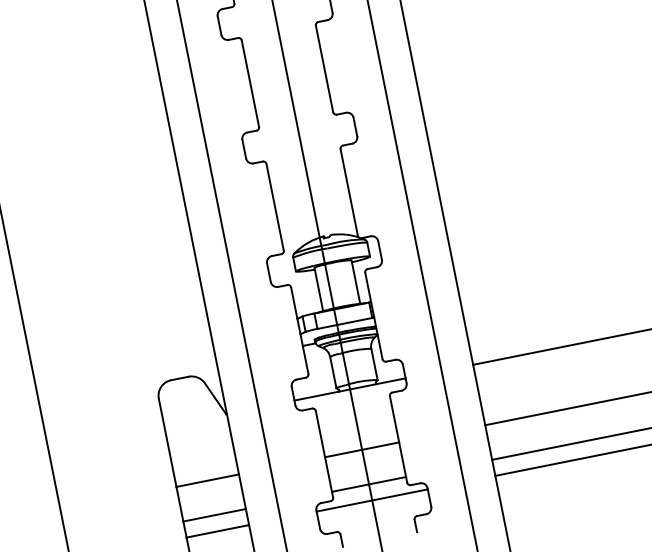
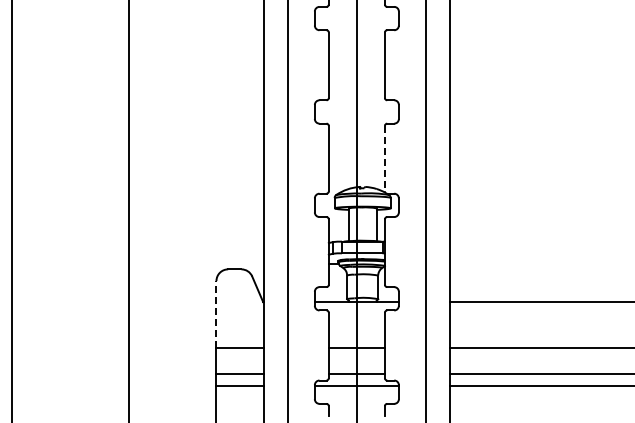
line: (348, 192) -> (384, 158), solid -> dashed
line: (167, 441) -> (216, 313), solid -> dashed

